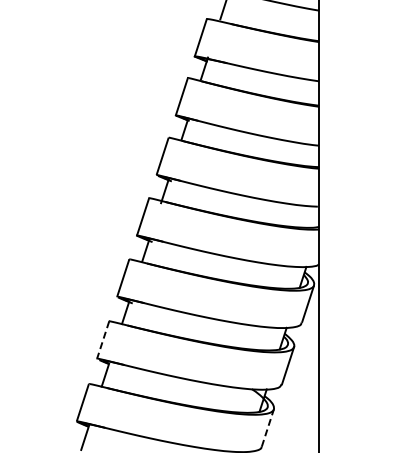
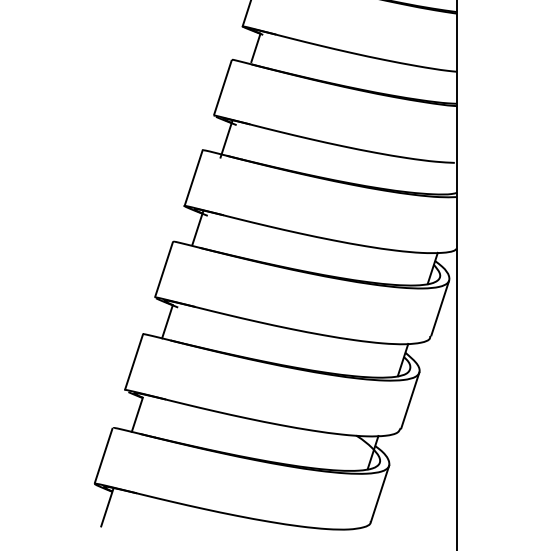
line: (103, 340) -> (134, 362), dashed -> solid
line: (267, 427) -> (379, 492), dashed -> solid

